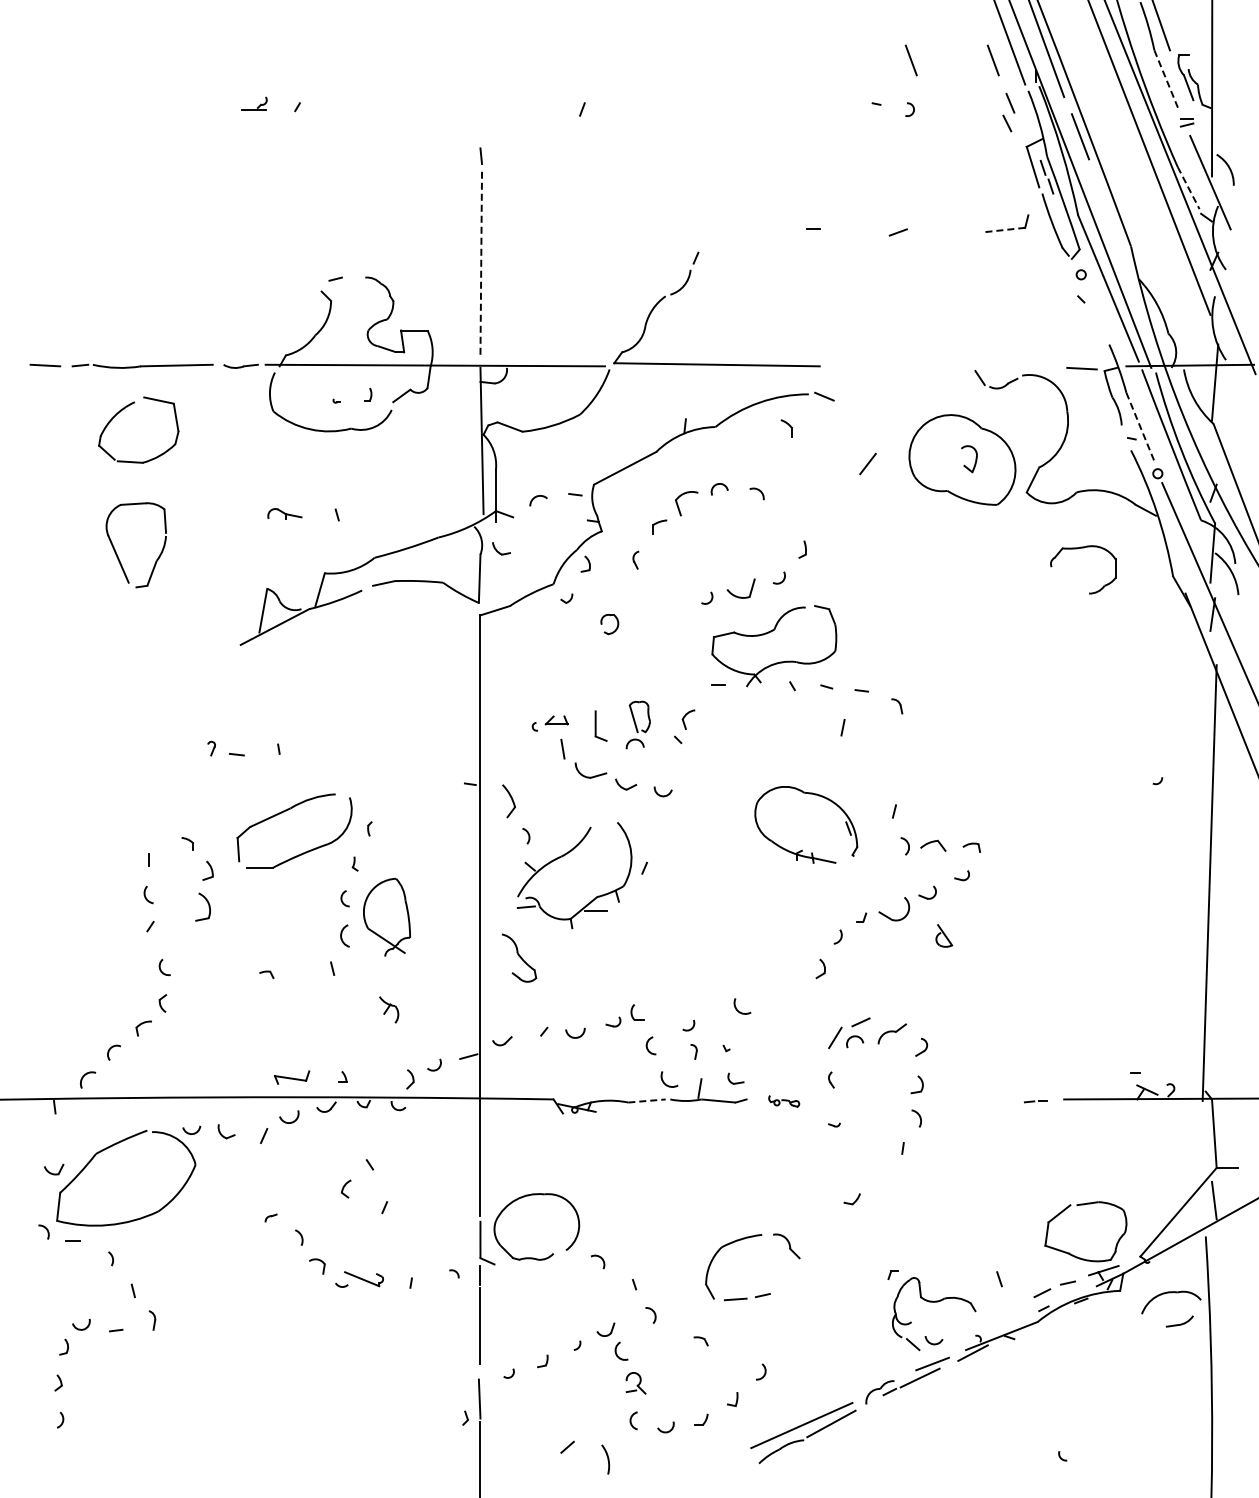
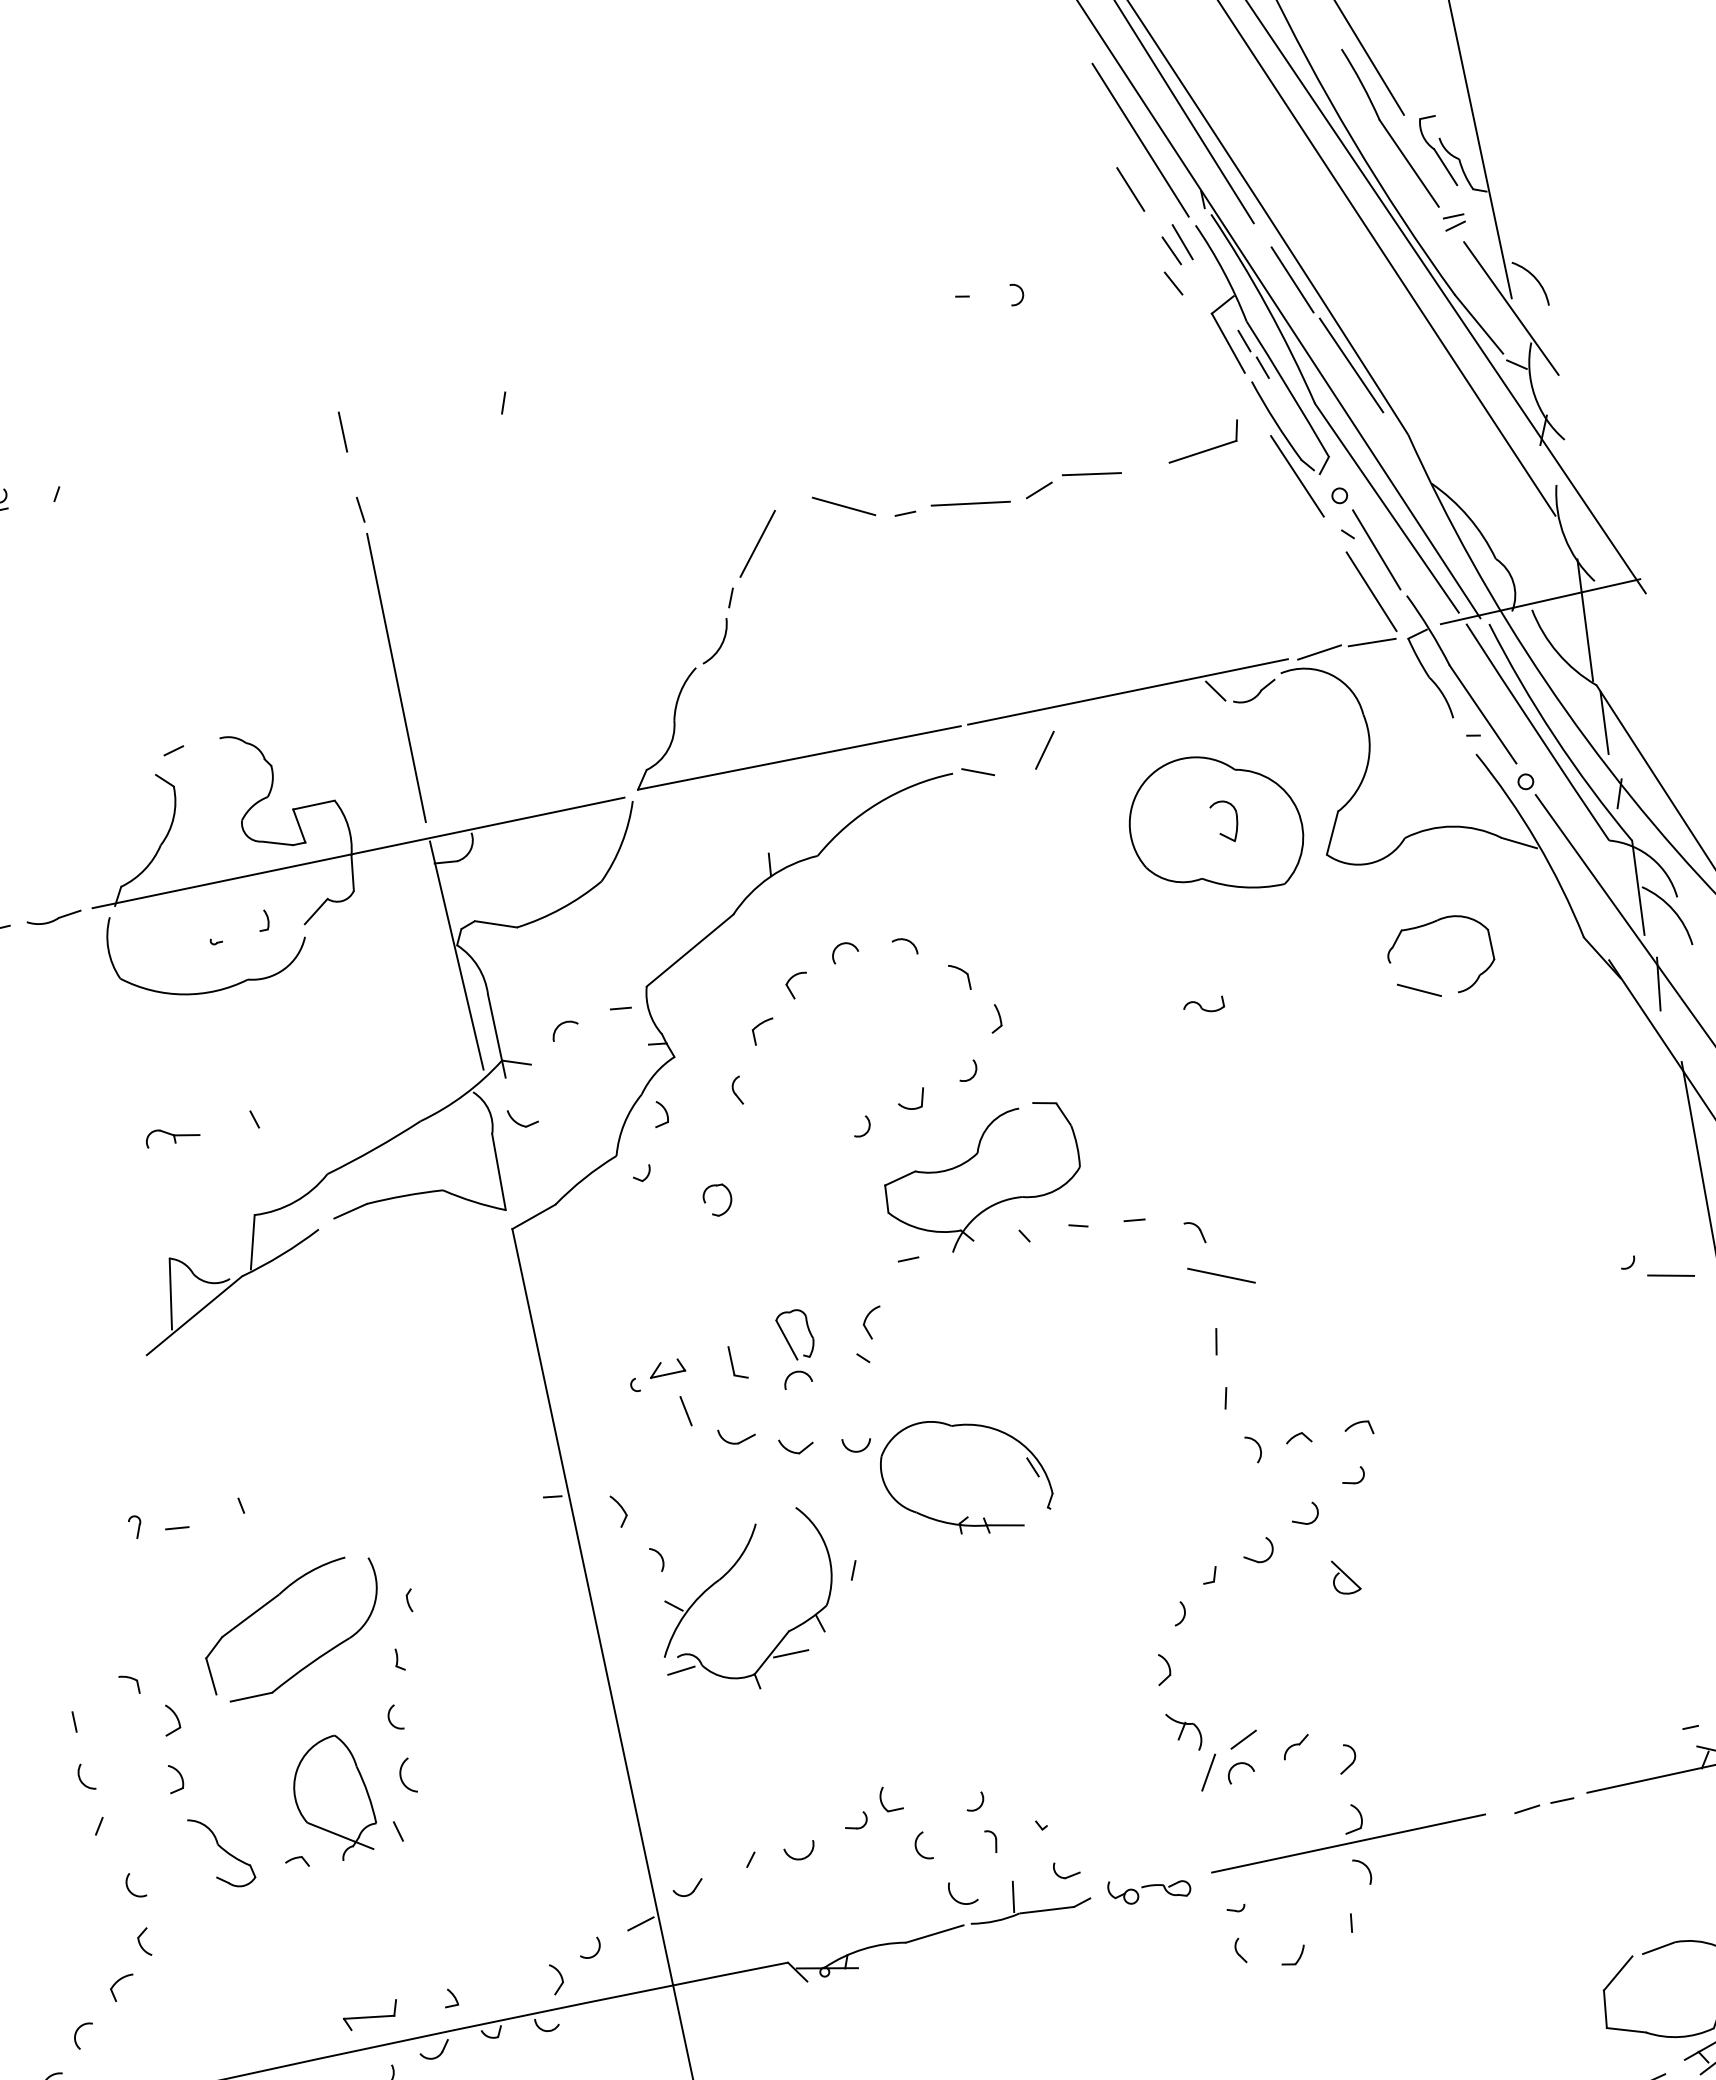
line: (910, 60) -> (1001, 217), removed
line: (1166, 80) -> (1408, 163), dashed -> solid
line: (1018, 99) -> (1183, 242), added
line: (480, 105) -> (342, 430), added
line: (1188, 188) -> (1478, 324), dashed -> solid
line: (1105, 196) -> (1351, 365), added
line: (776, 216) -> (843, 505), added
line: (719, 228) -> (757, 543), added
line: (932, 229) -> (1091, 474), added
line: (1003, 230) -> (1203, 452), dashed -> solid
line: (854, 231) -> (970, 503), added
line: (1057, 257) -> (1296, 476), added
line: (481, 263) -> (396, 677), dashed -> solid
line: (1096, 312) -> (1376, 549), added
line: (1088, 337) -> (1371, 591), added
line: (926, 366) -> (1127, 690), added
line: (1048, 367) -> (1319, 651), added
line: (1140, 427) -> (1483, 715), dashed -> solid
part: (786, 428) -> (959, 977), moved
line: (1213, 447) -> (1604, 722), added
line: (867, 463) -> (1043, 749), moved
part: (685, 503) -> (796, 985), size x0.62
part: (931, 569) -> (1203, 1007), added
part: (741, 587) -> (911, 1098), size x0.62
line: (1065, 587) -> (1419, 990), added
part: (600, 726) -> (737, 1363), size x0.71
line: (842, 727) -> (1215, 1341), moved
line: (907, 735) -> (1221, 1275), added
part: (590, 770) -> (736, 1435), size x0.71
line: (1182, 794) -> (1671, 1275), added
part: (509, 801) -> (619, 1510), size x0.62
part: (933, 845) -> (1298, 1438), size x0.62
part: (802, 849) -> (967, 1515), moved
part: (202, 907) -> (174, 1778), size x0.62
part: (894, 908) -> (1258, 1550), size x0.62
part: (386, 916) -> (332, 1797), moved
part: (519, 957) -> (222, 1850), moved
arc: (737, 1008) -> (1045, 1759), removed
part: (389, 1009) -> (1185, 1731), moved
part: (891, 1033) -> (1295, 1746), size x0.62
part: (831, 1079) -> (1240, 1950), moved
line: (911, 1099) -> (1348, 1843), added
line: (647, 1101) -> (935, 1934), dashed -> solid
part: (784, 1101) -> (1150, 1889), size x1.67
part: (1035, 1101) -> (1543, 1805), size x1.67
part: (851, 1199) -> (1292, 1957), moved

